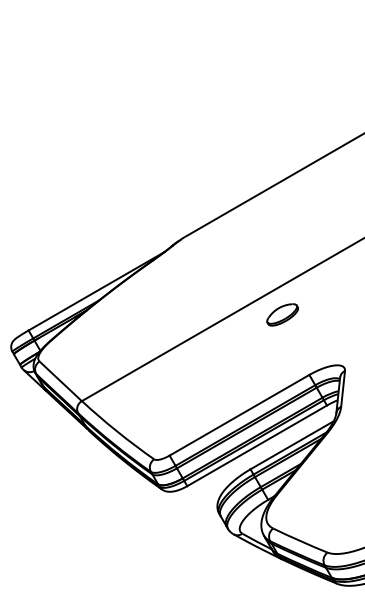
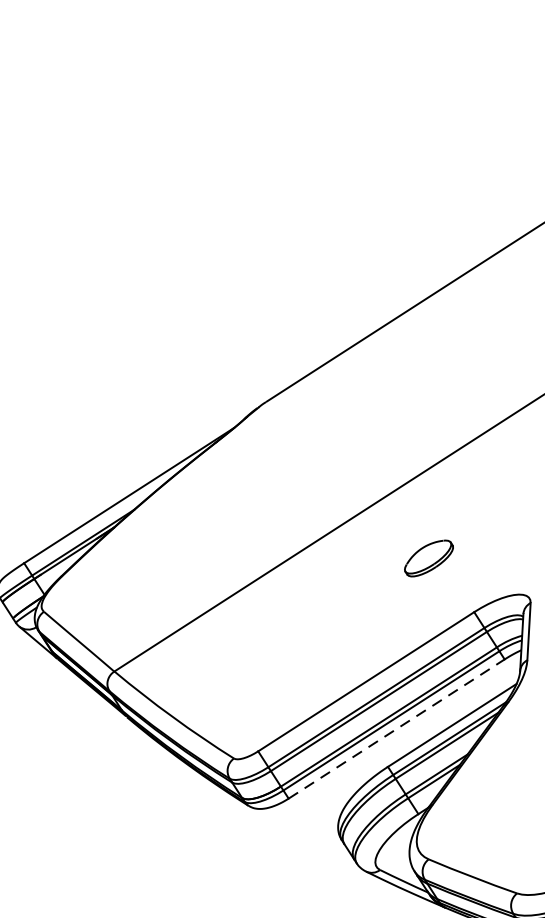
part: (282, 314) -> (428, 557), moved
line: (257, 445) -> (397, 728), solid -> dashed

